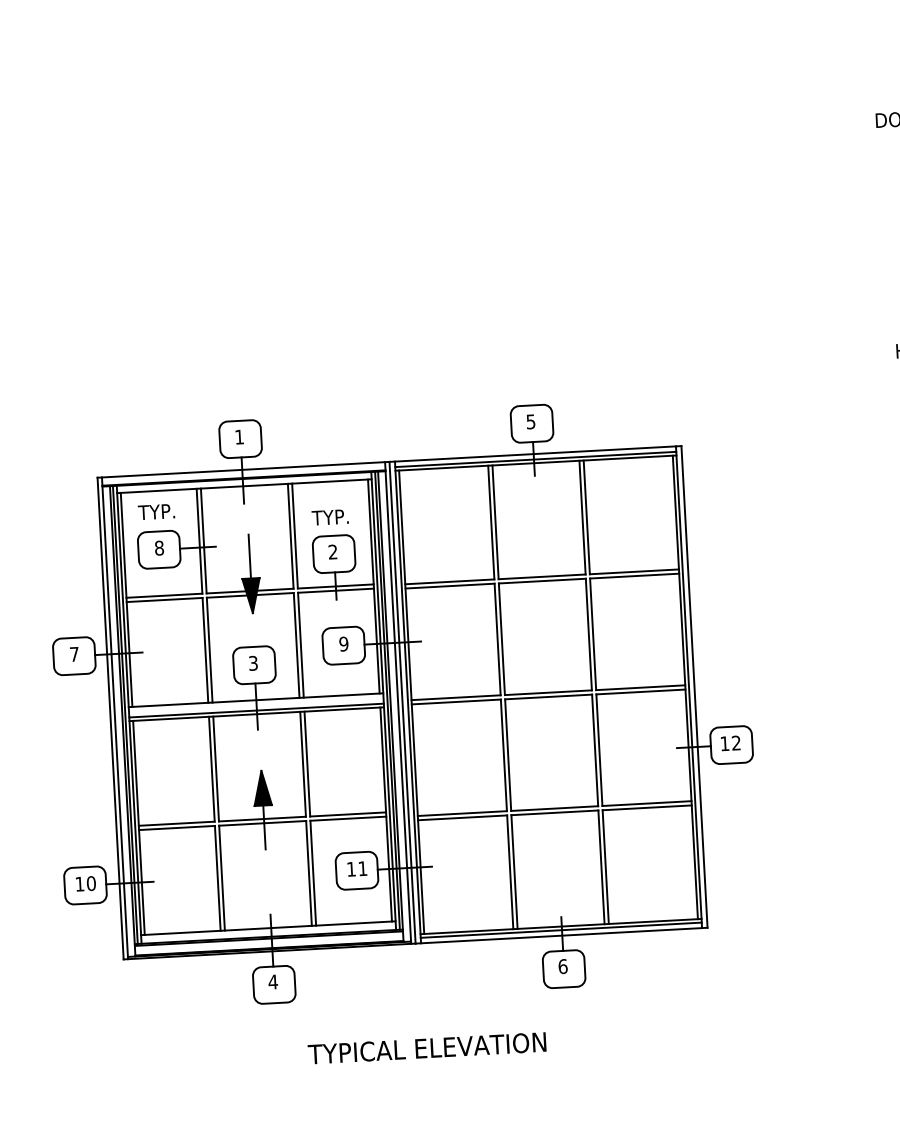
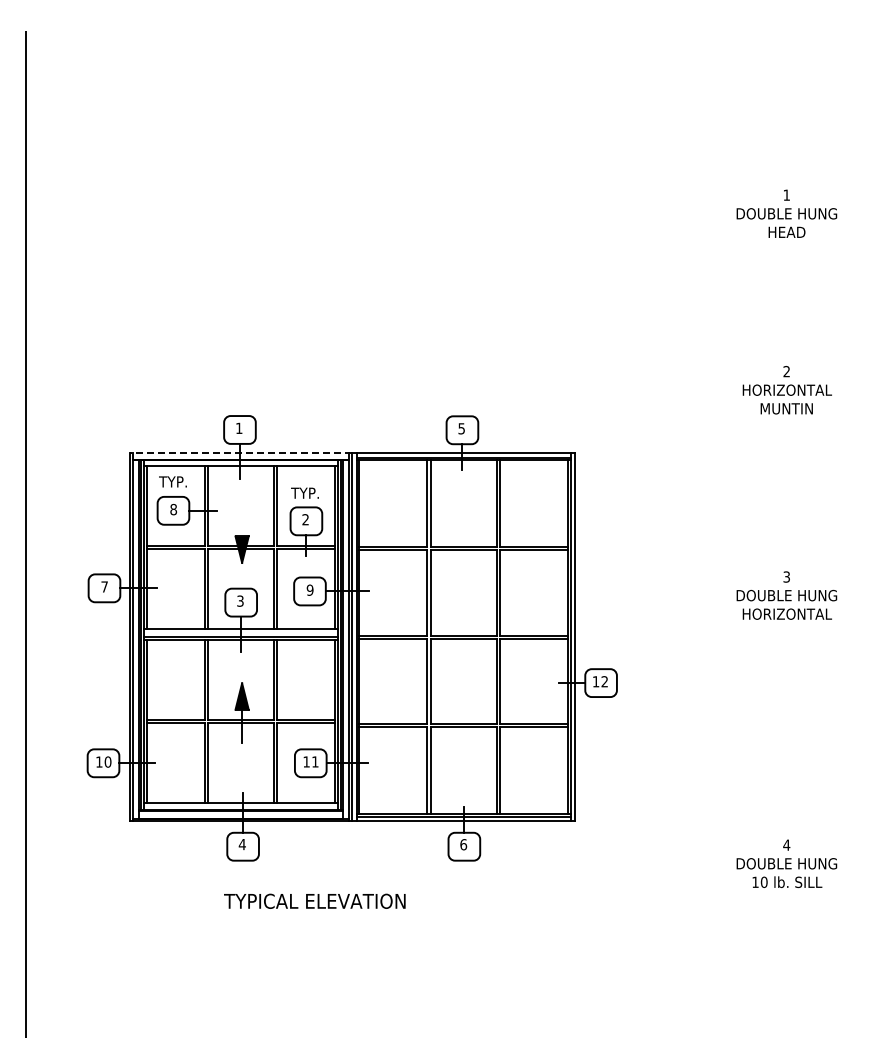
line: (242, 469) -> (240, 453), solid -> dashed
line: (250, 556) -> (242, 519), removed
text: (426, 1047) -> (314, 900), moved

